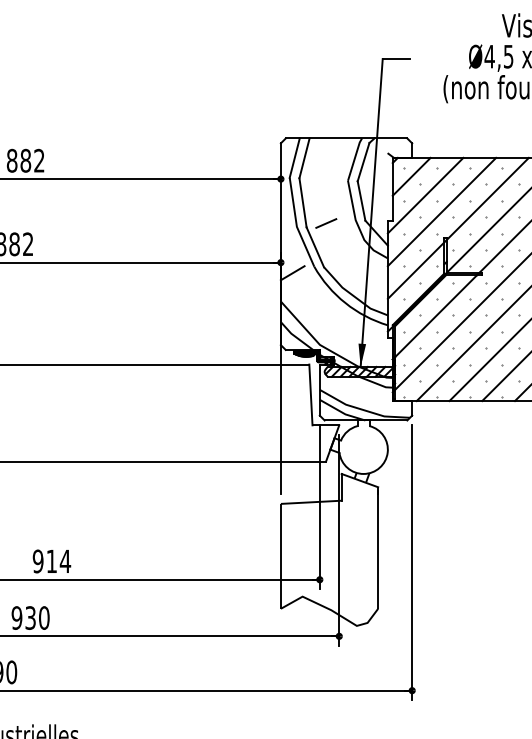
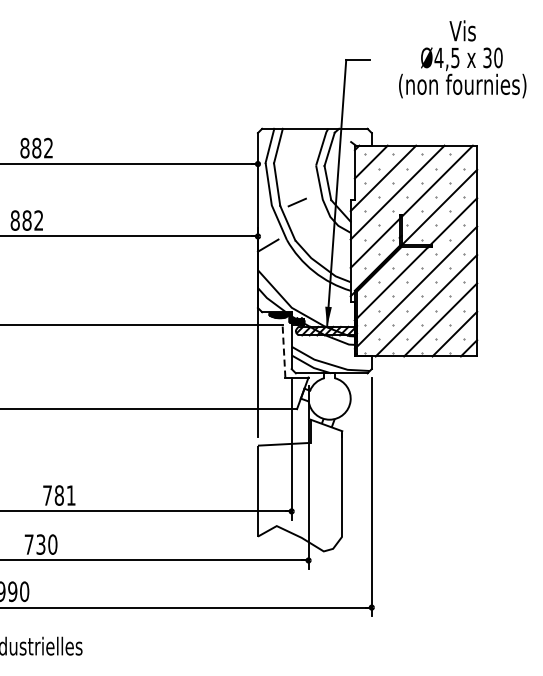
line: (310, 394) -> (283, 350), solid -> dashed
text: (51, 561) -> (59, 495), 914 -> 781
text: (16, 617) -> (28, 544), 930 -> 730

